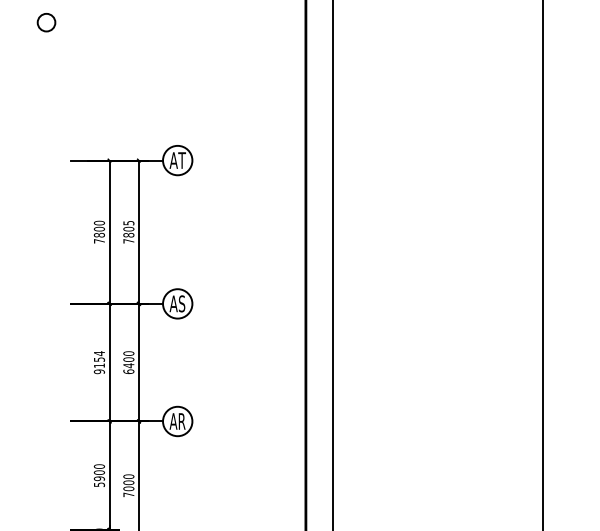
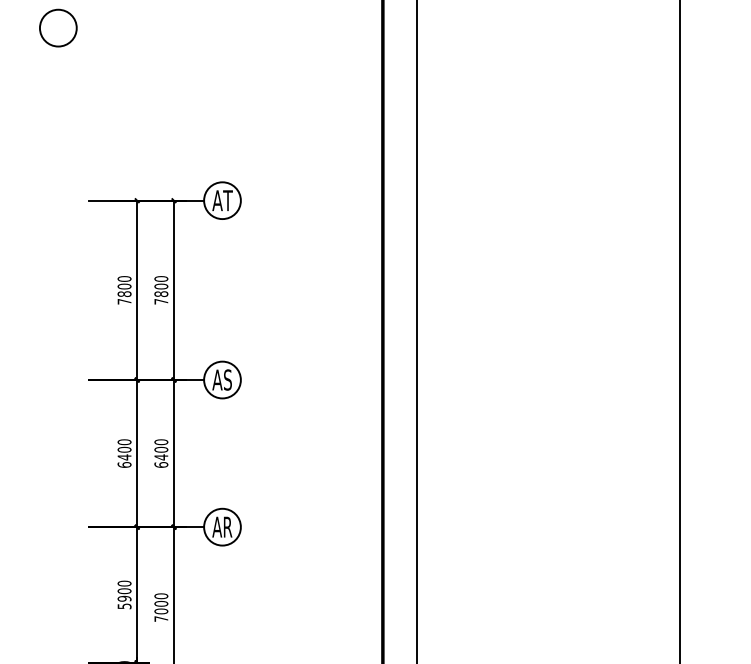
circle: (45, 22) -> (57, 27), size x1.67
text: (128, 222) -> (161, 278), 7805 -> 7800
text: (99, 362) -> (124, 453), 9154 -> 6400

